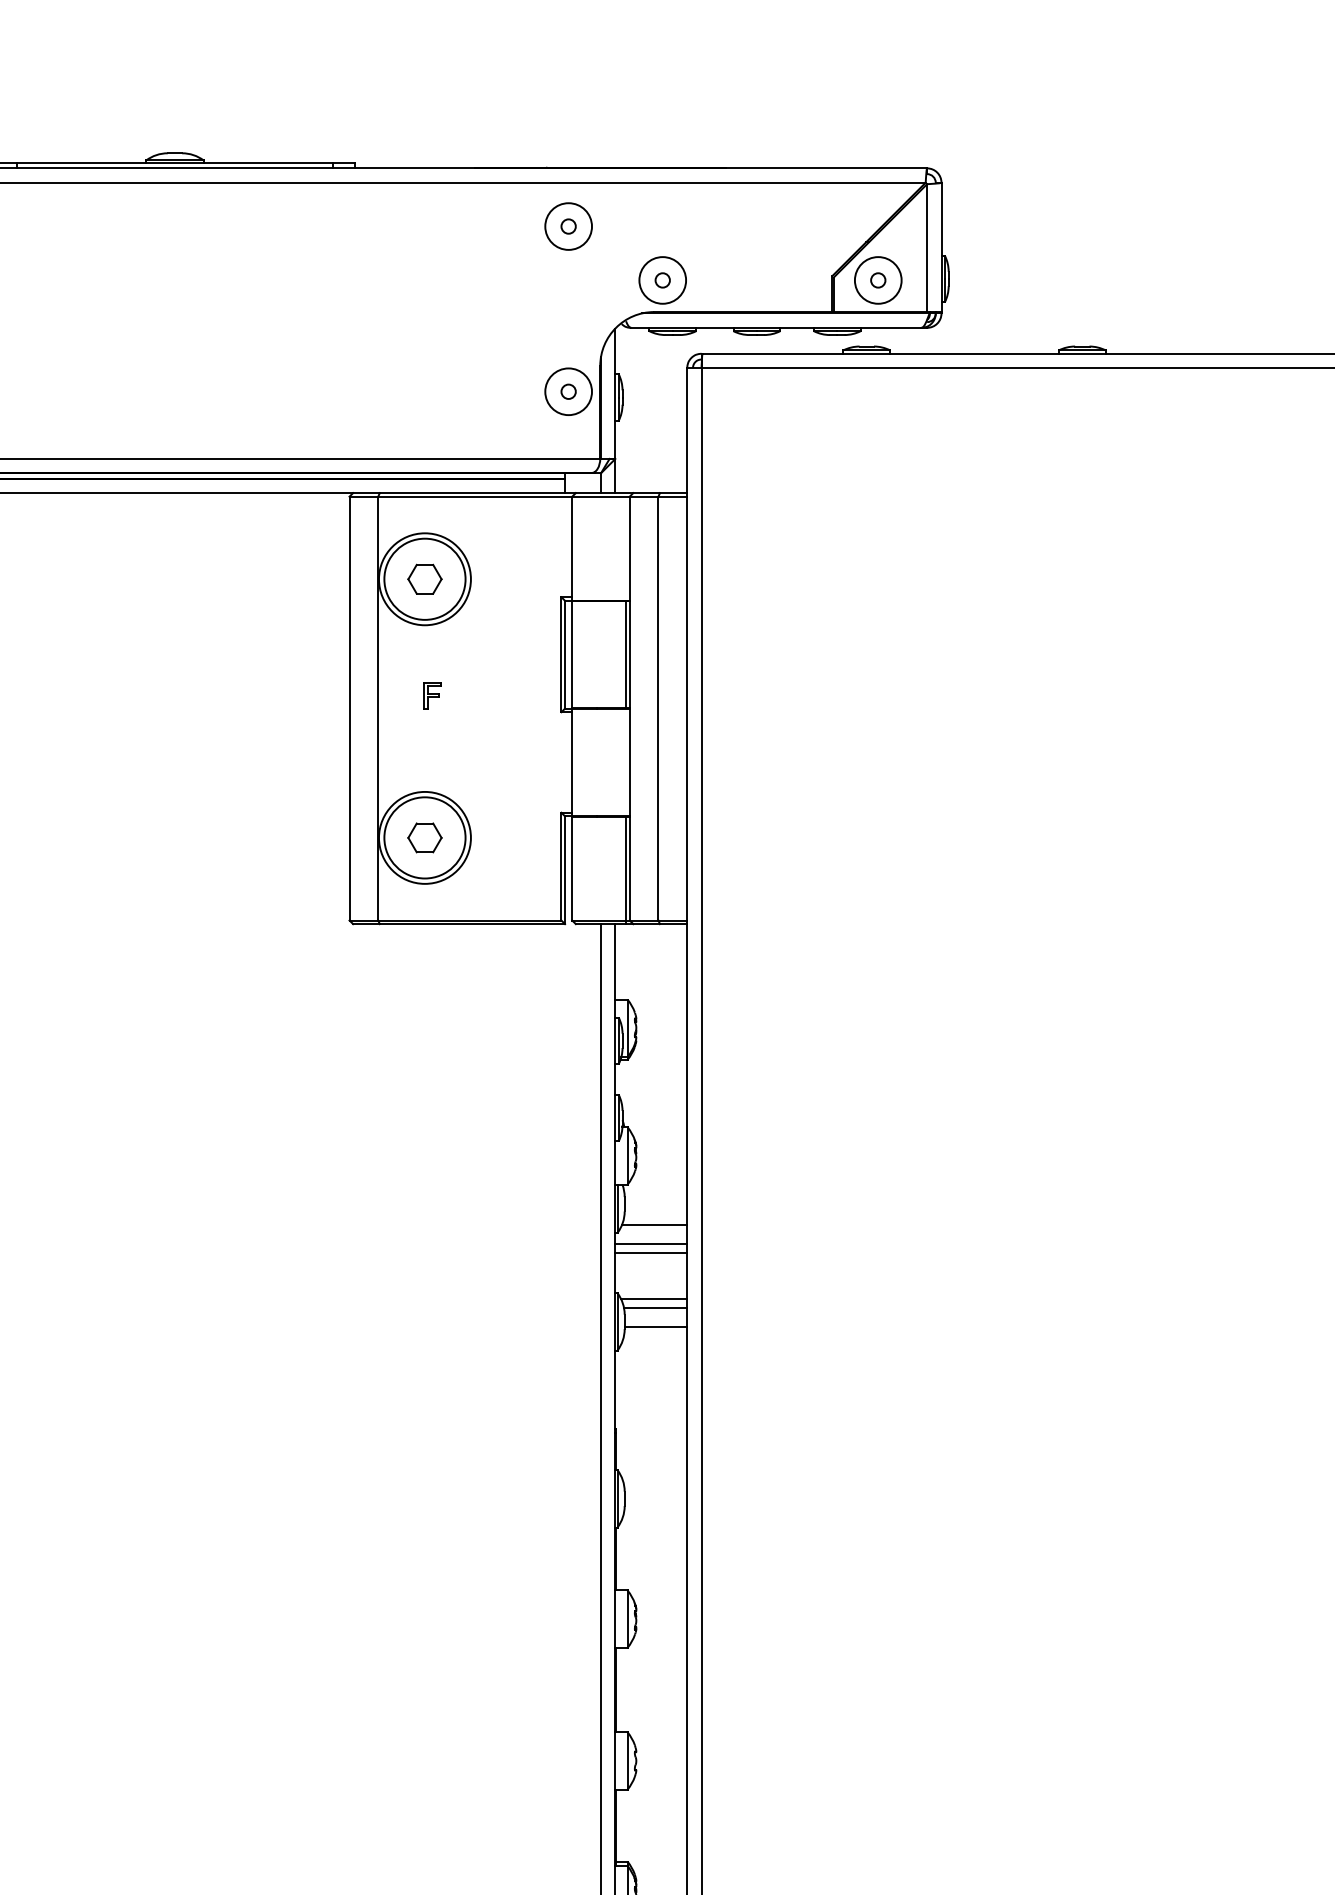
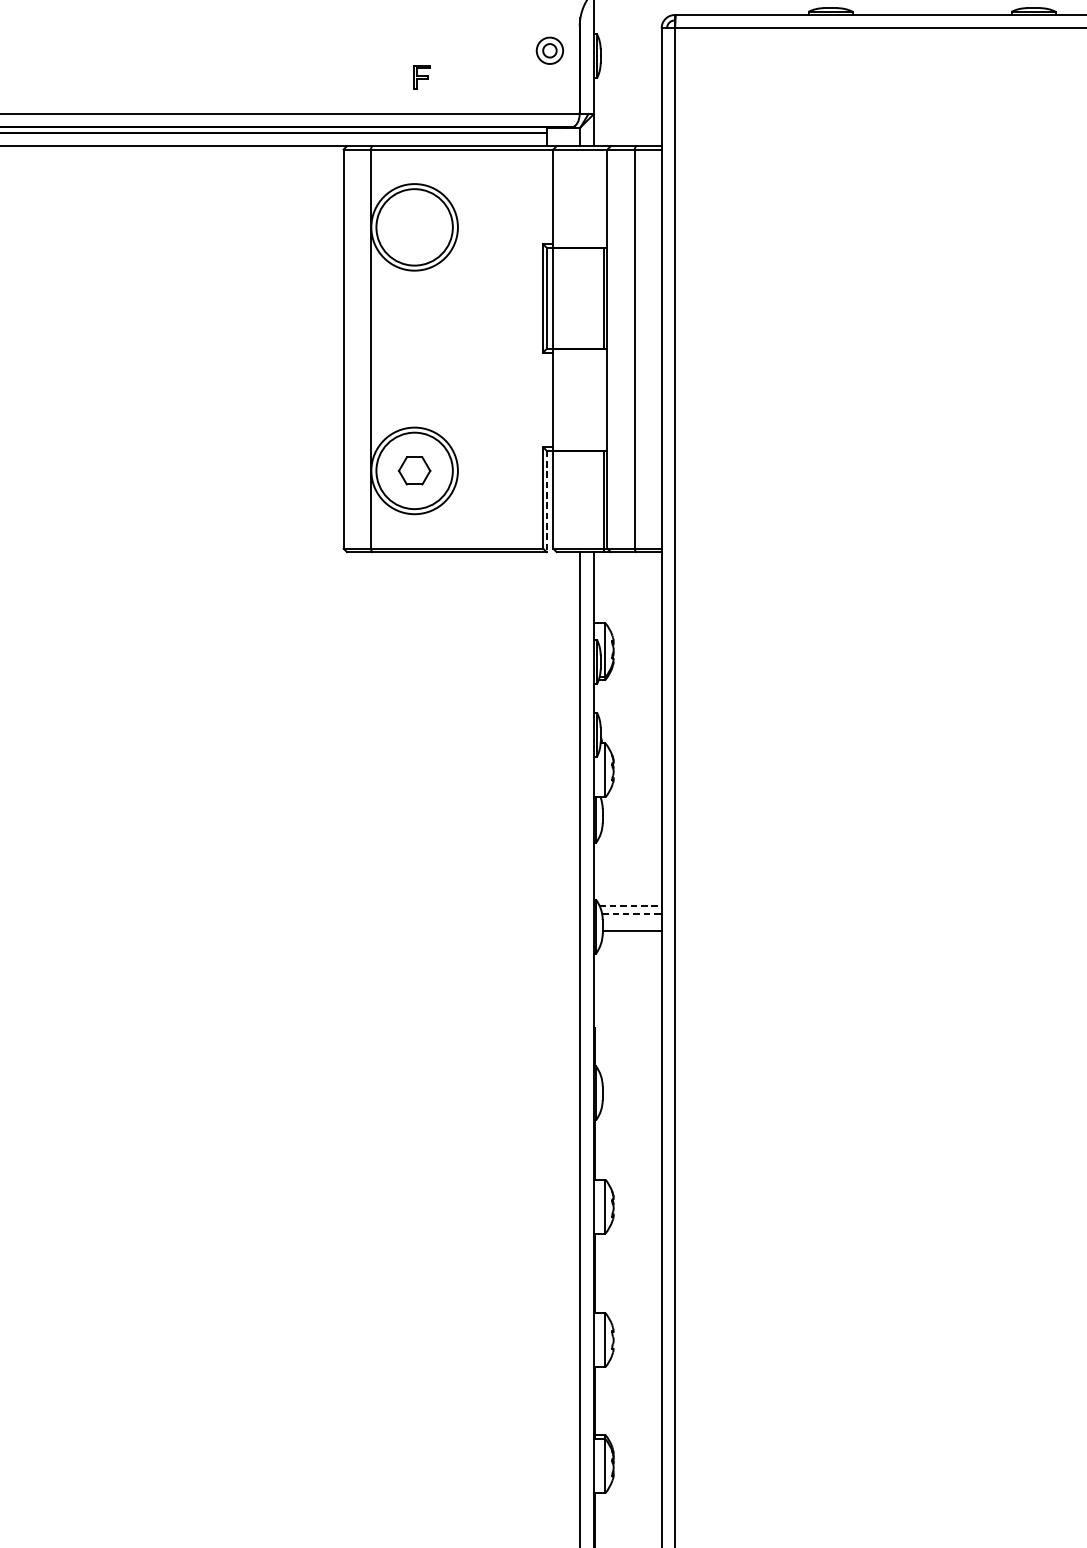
circle: (568, 391) -> (549, 50), size x0.6
part: (424, 578) -> (414, 226), removed
part: (432, 695) -> (421, 76), moved
line: (565, 870) -> (546, 501), solid -> dashed
line: (654, 1225) -> (630, 835), removed
line: (651, 1243) -> (627, 852), removed
line: (651, 1252) -> (627, 861), removed
line: (654, 1299) -> (630, 905), solid -> dashed
line: (655, 1308) -> (631, 914), solid -> dashed

